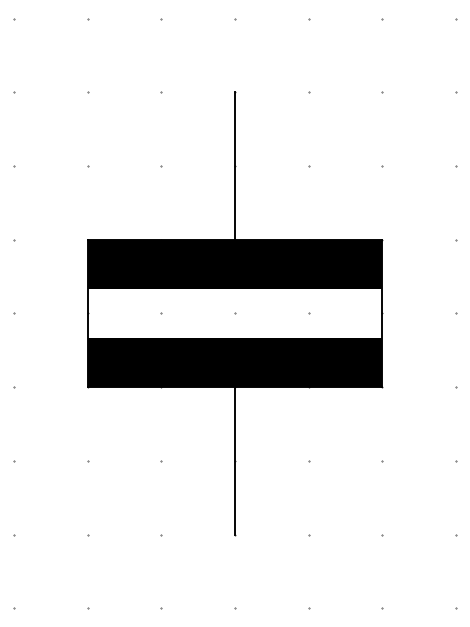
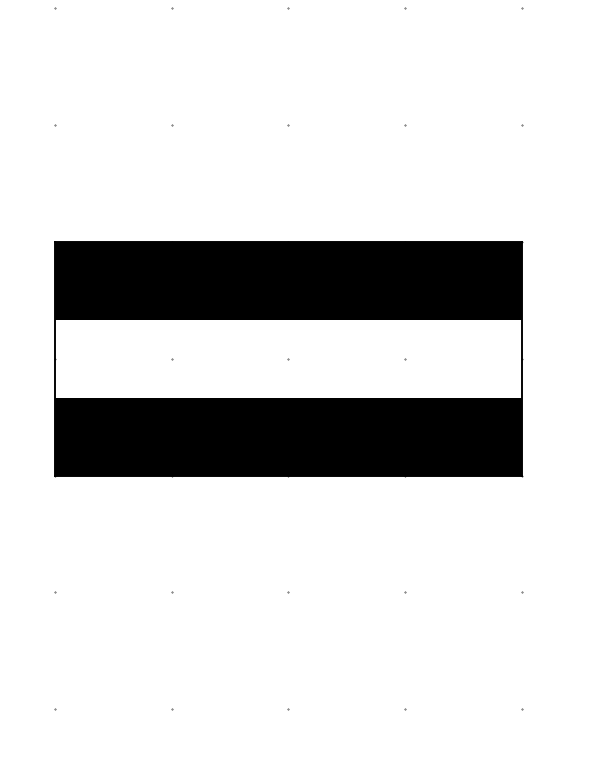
line: (235, 165) -> (289, 124), removed
line: (235, 460) -> (289, 591), removed

